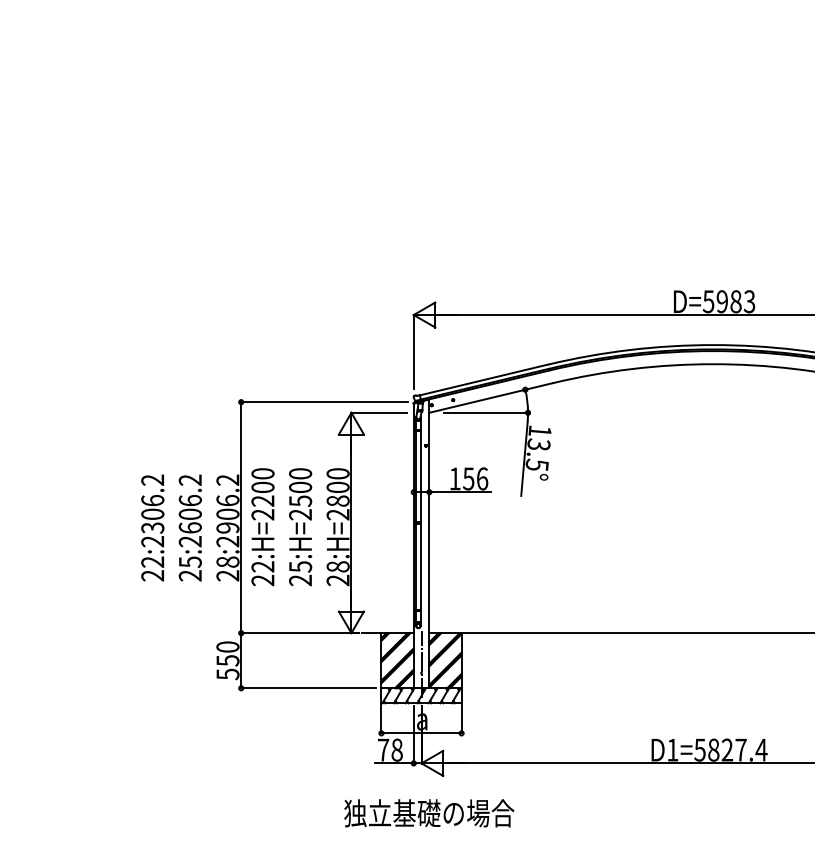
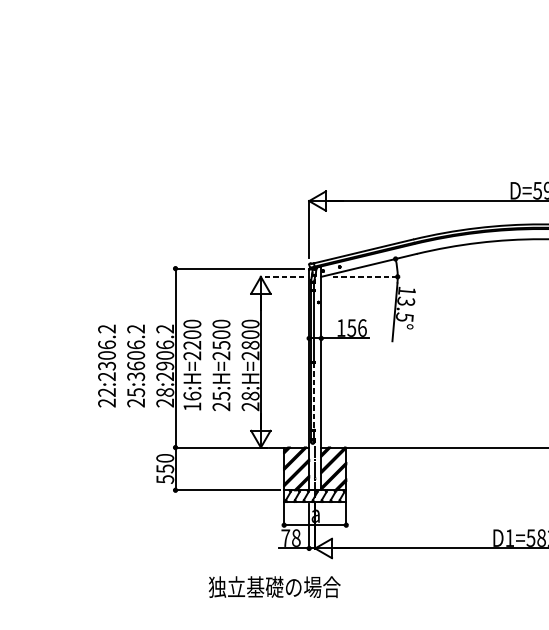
line: (378, 412) -> (281, 276), solid -> dashed
line: (486, 412) -> (365, 276), solid -> dashed
text: (190, 541) -> (136, 376), 25:2606.2 -> 25:3606.2
line: (420, 567) -> (314, 396), solid -> dashed
text: (262, 573) -> (192, 401), 22:H=2200 -> 16:H=2200
text: (429, 813) -> (274, 587), moved

